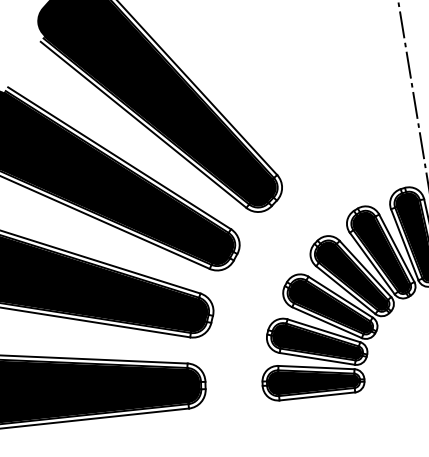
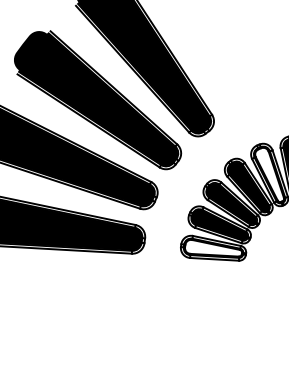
fill: (380, 252) -> (269, 174), removed
fill: (312, 378) -> (213, 247), removed

